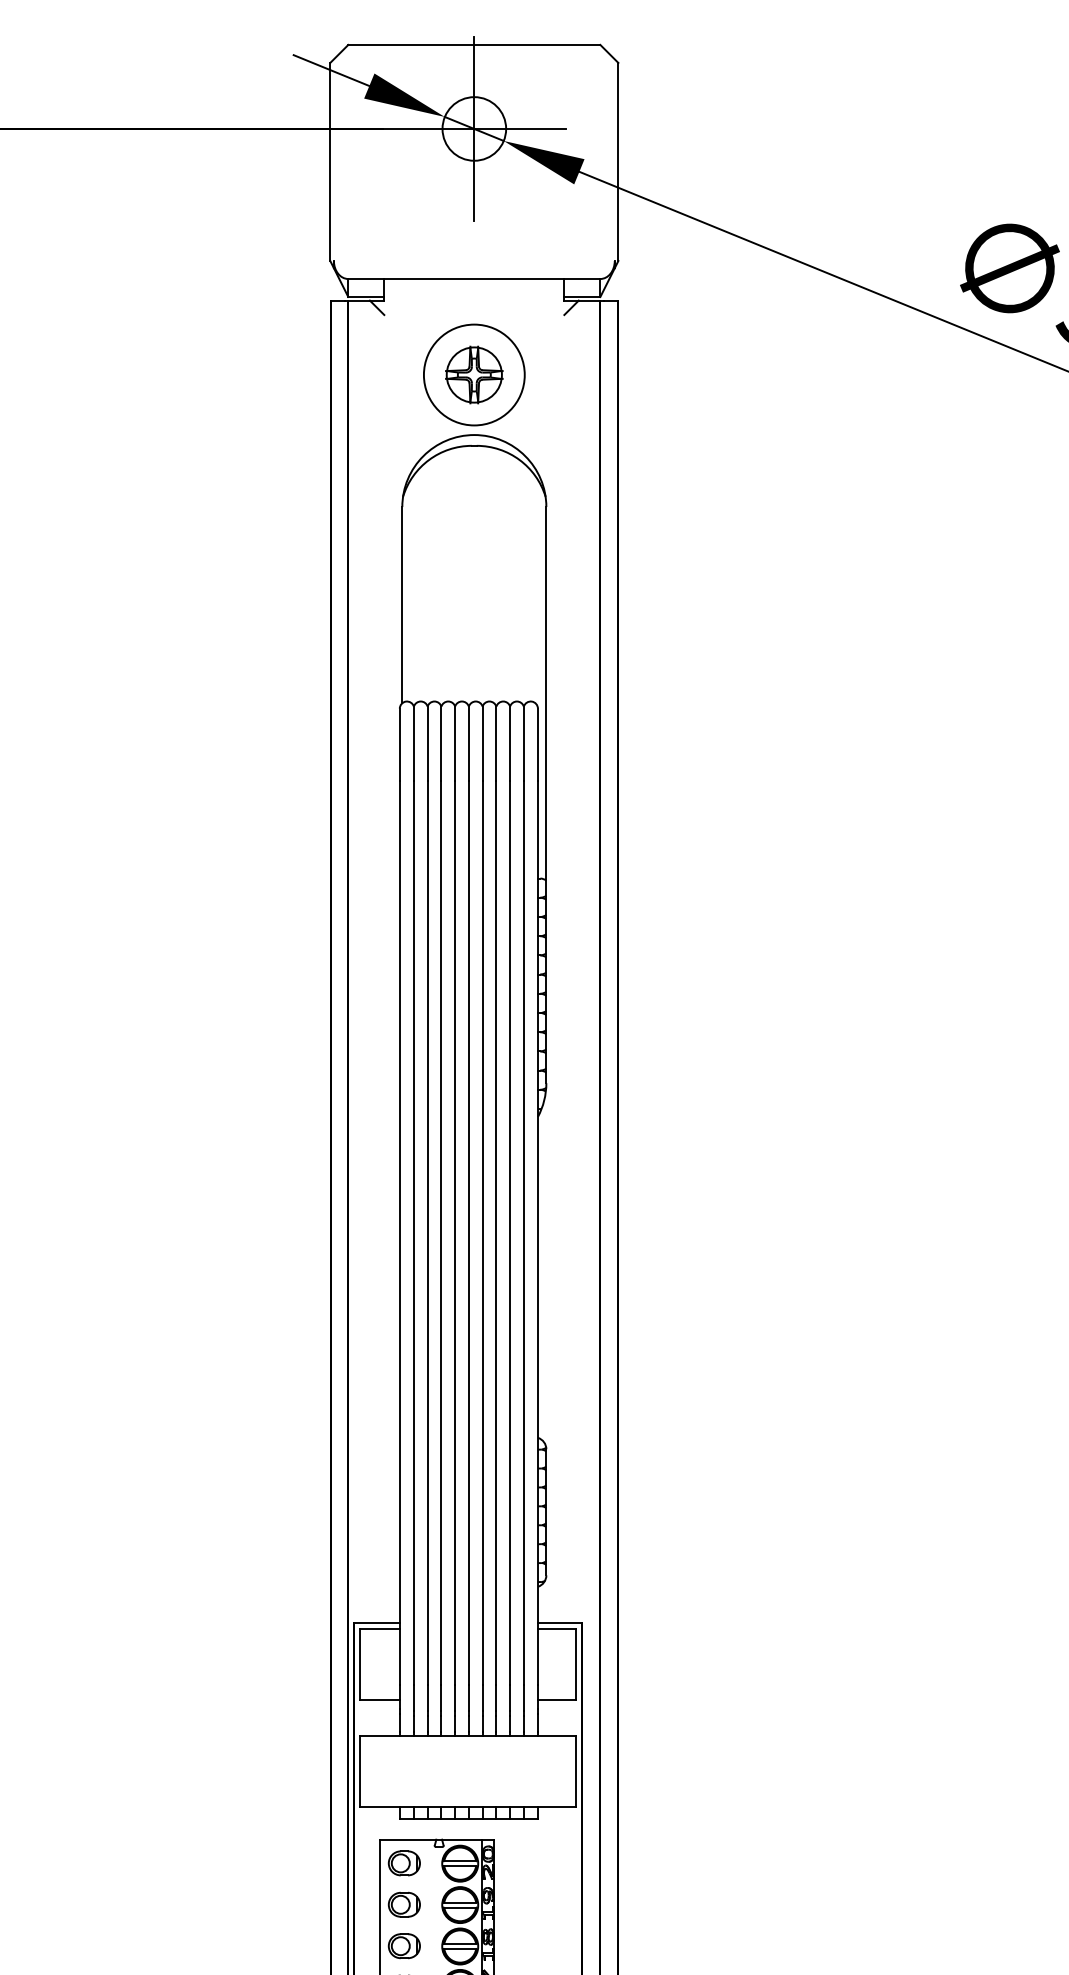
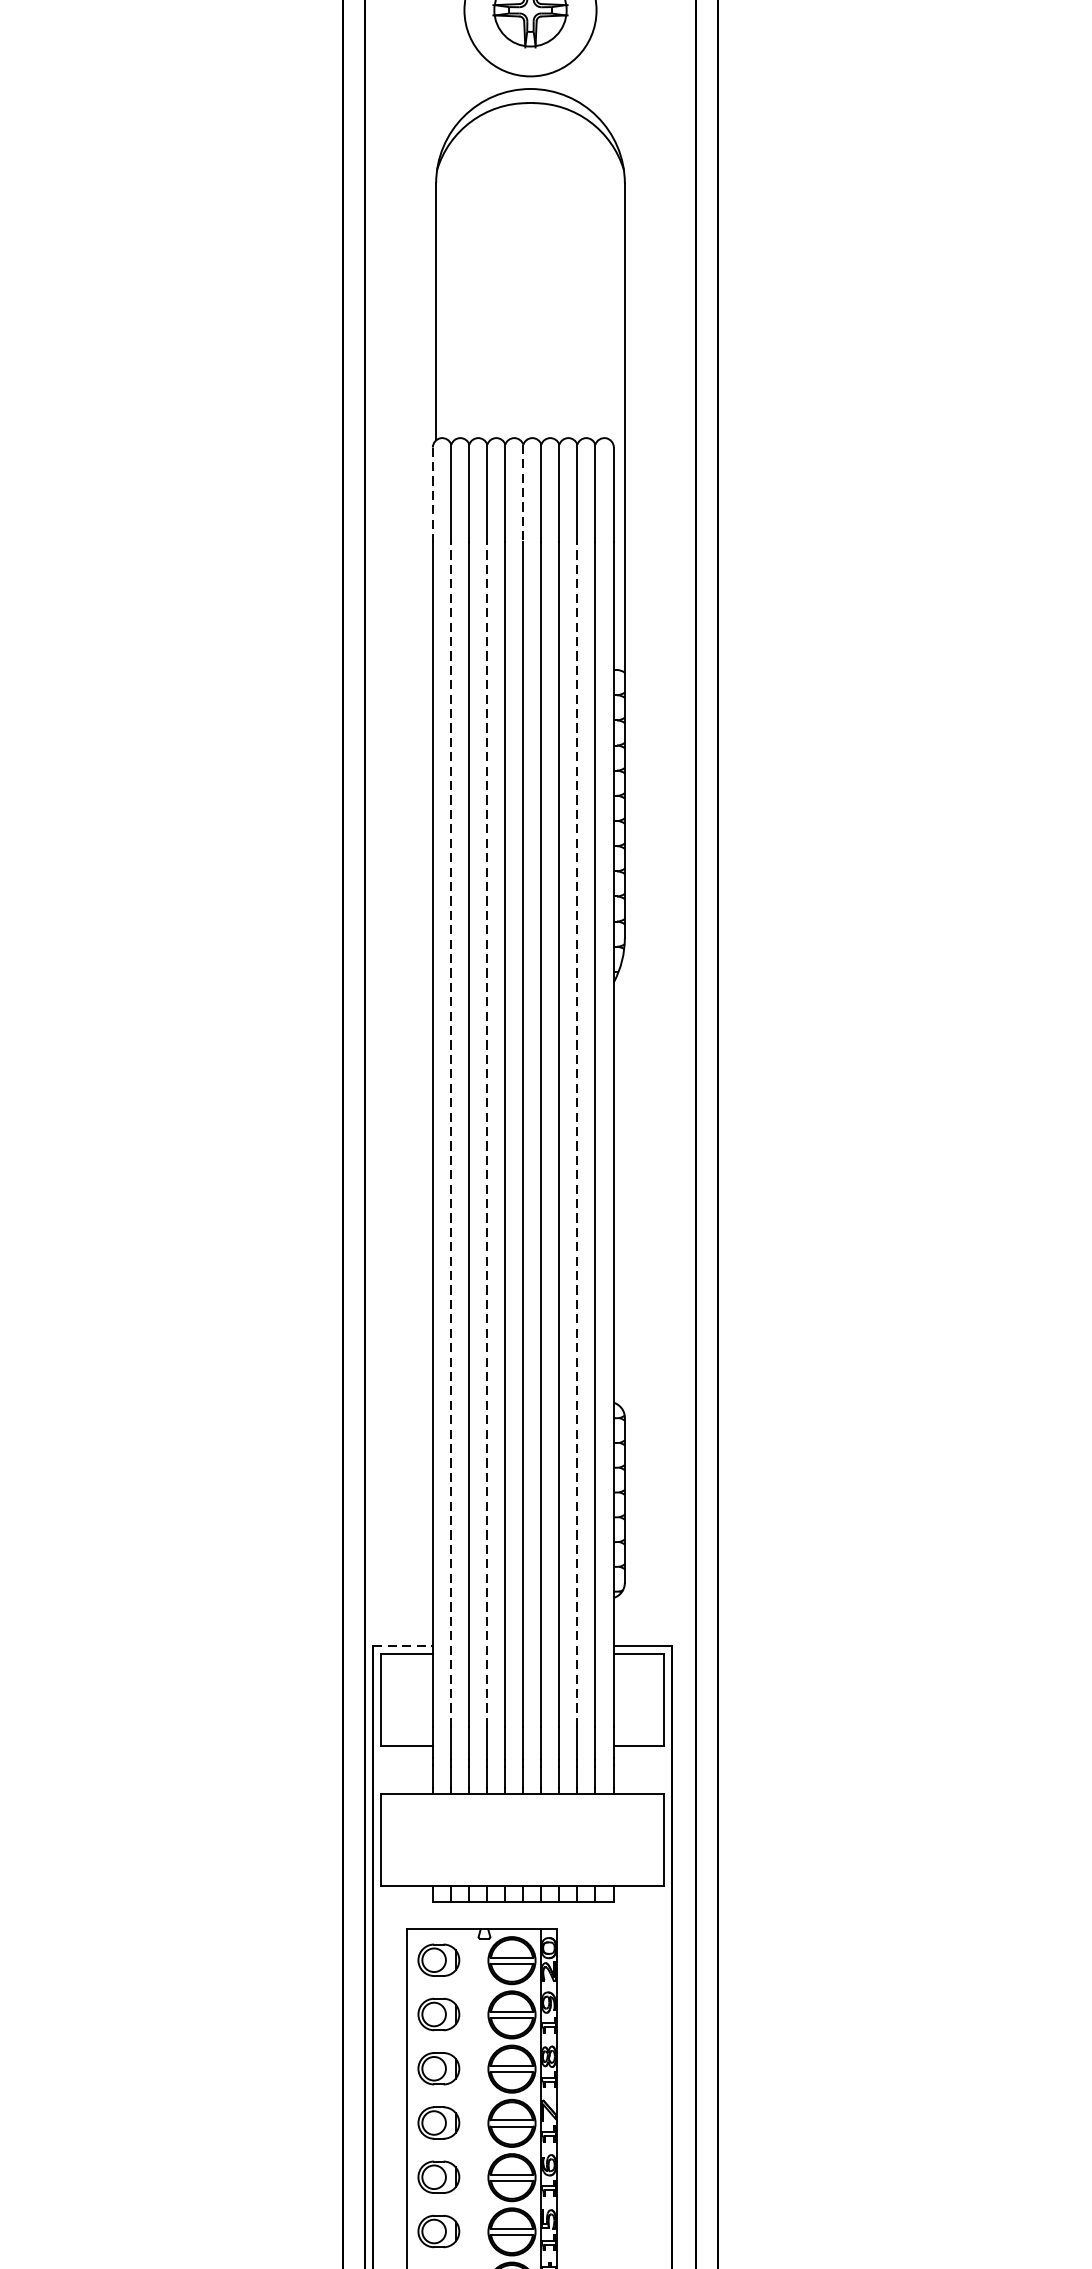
line: (468, 744) -> (522, 494), solid -> dashed
line: (399, 745) -> (432, 495), solid -> dashed
line: (413, 1232) -> (450, 1133), solid -> dashed
line: (441, 1232) -> (487, 1133), solid -> dashed
line: (510, 1232) -> (577, 1133), solid -> dashed
line: (377, 1623) -> (403, 1645), solid -> dashed

